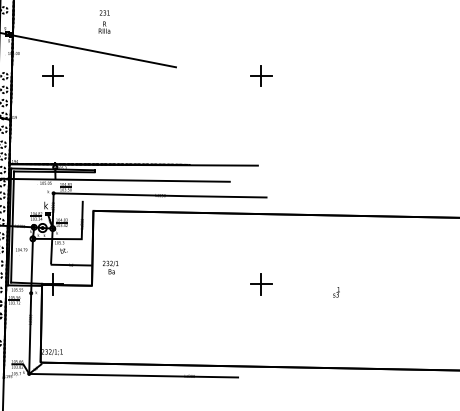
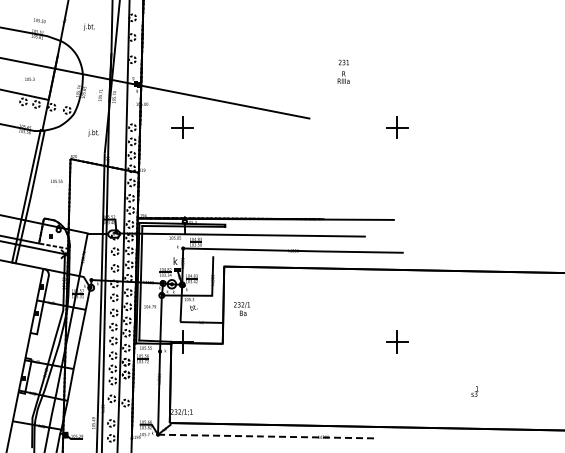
text: (104, 21) -> (343, 71), moved
text: (110, 267) -> (241, 308), moved
text: (336, 292) -> (474, 391), moved
line: (133, 375) -> (265, 436), solid -> dashed

